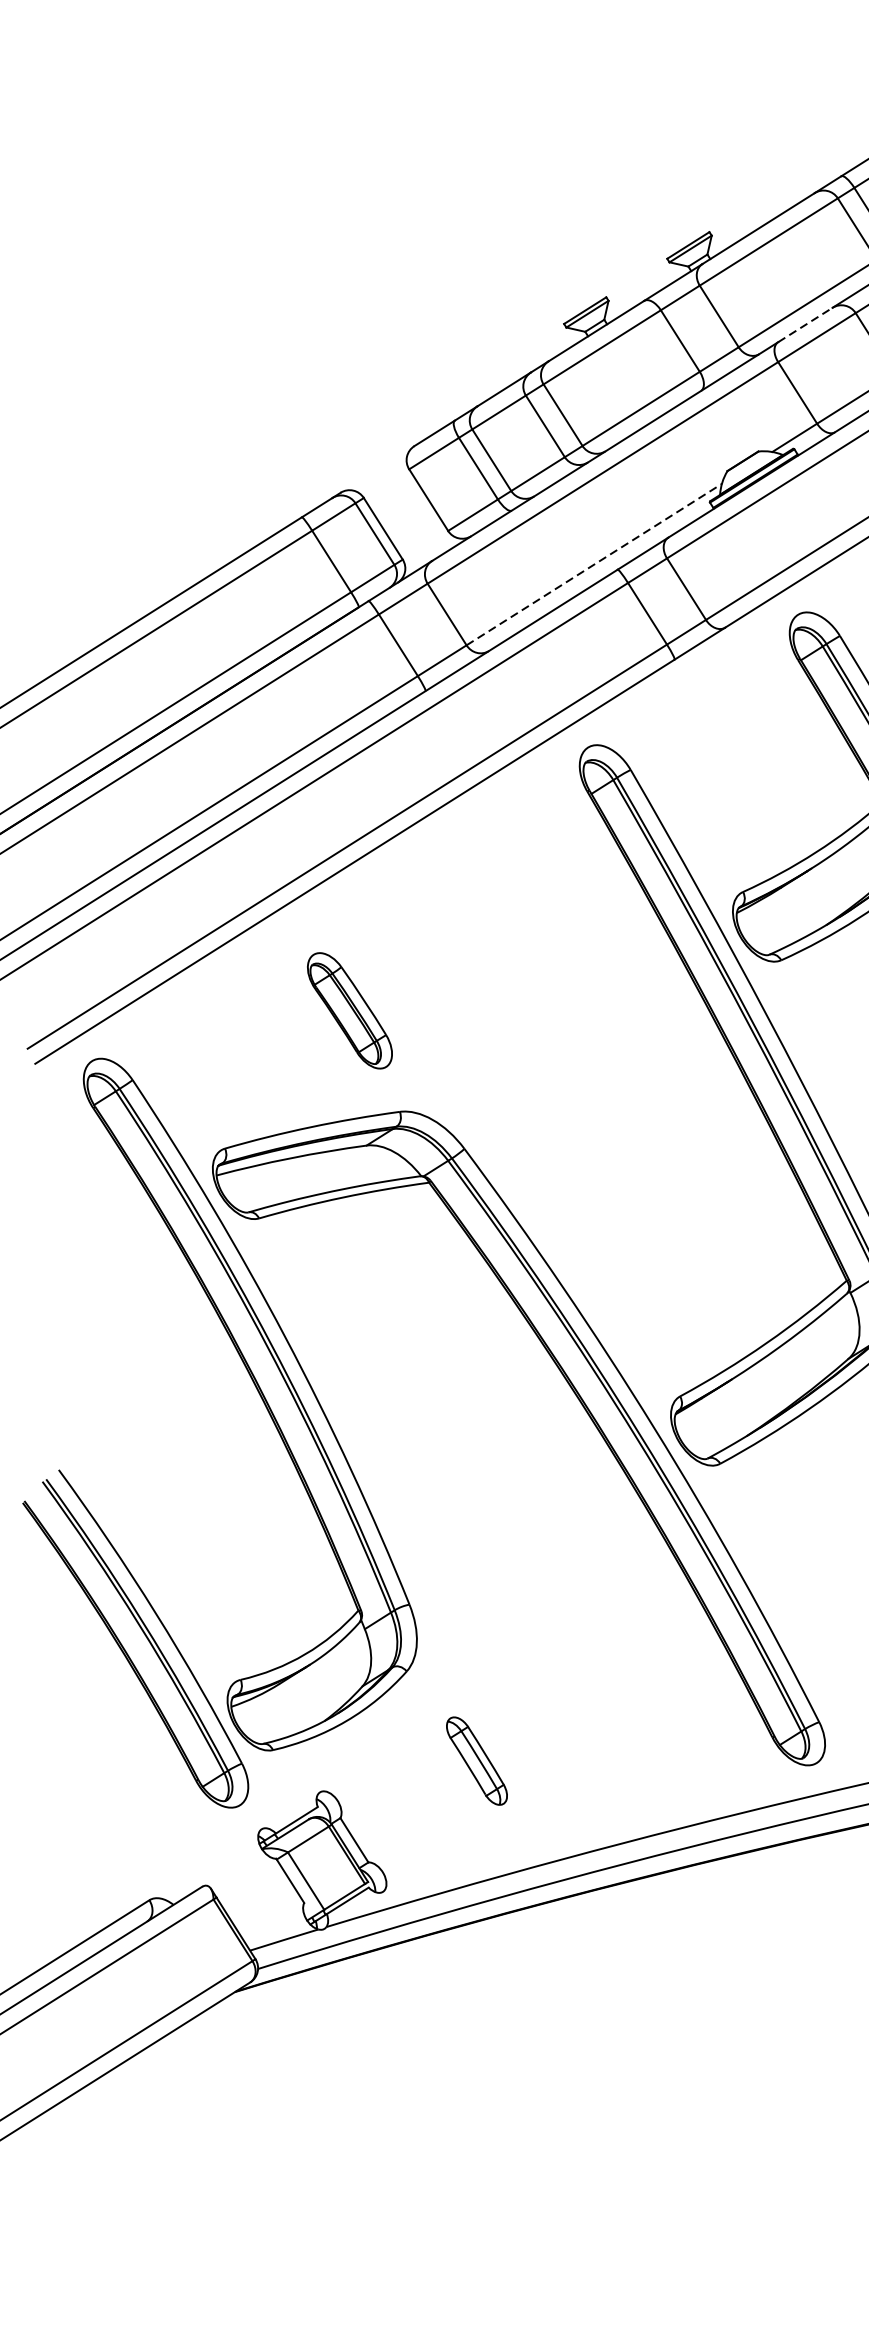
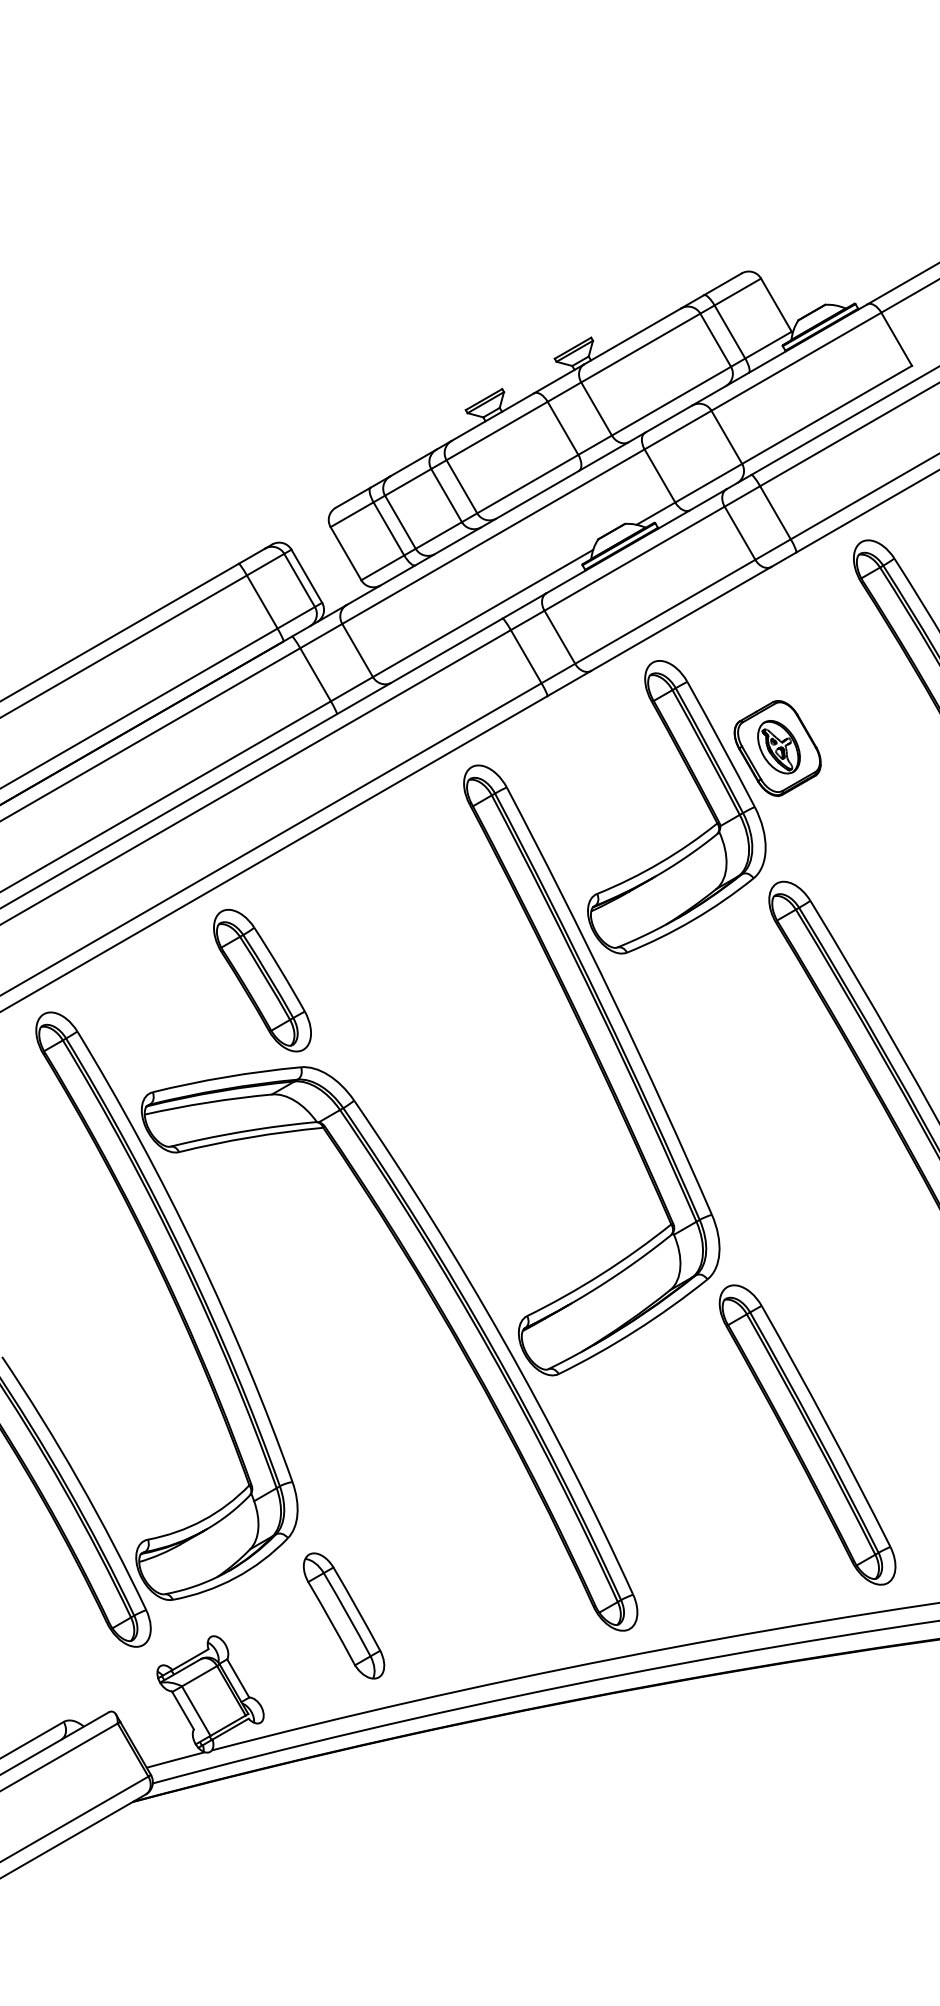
line: (806, 324) -> (669, 418), dashed -> solid
line: (594, 564) -> (483, 613), dashed -> solid
part: (349, 1010) -> (262, 980), size x1.43
part: (476, 1760) -> (343, 1615), size x1.67

